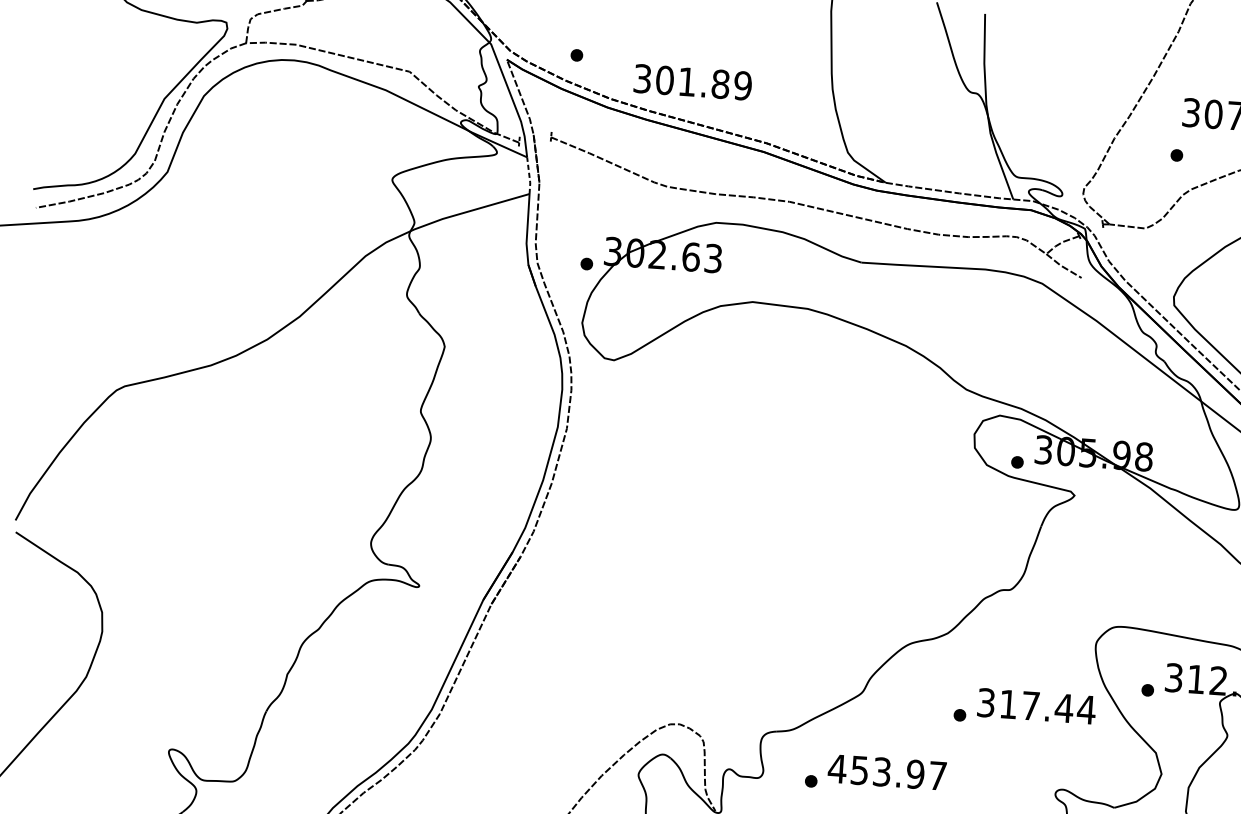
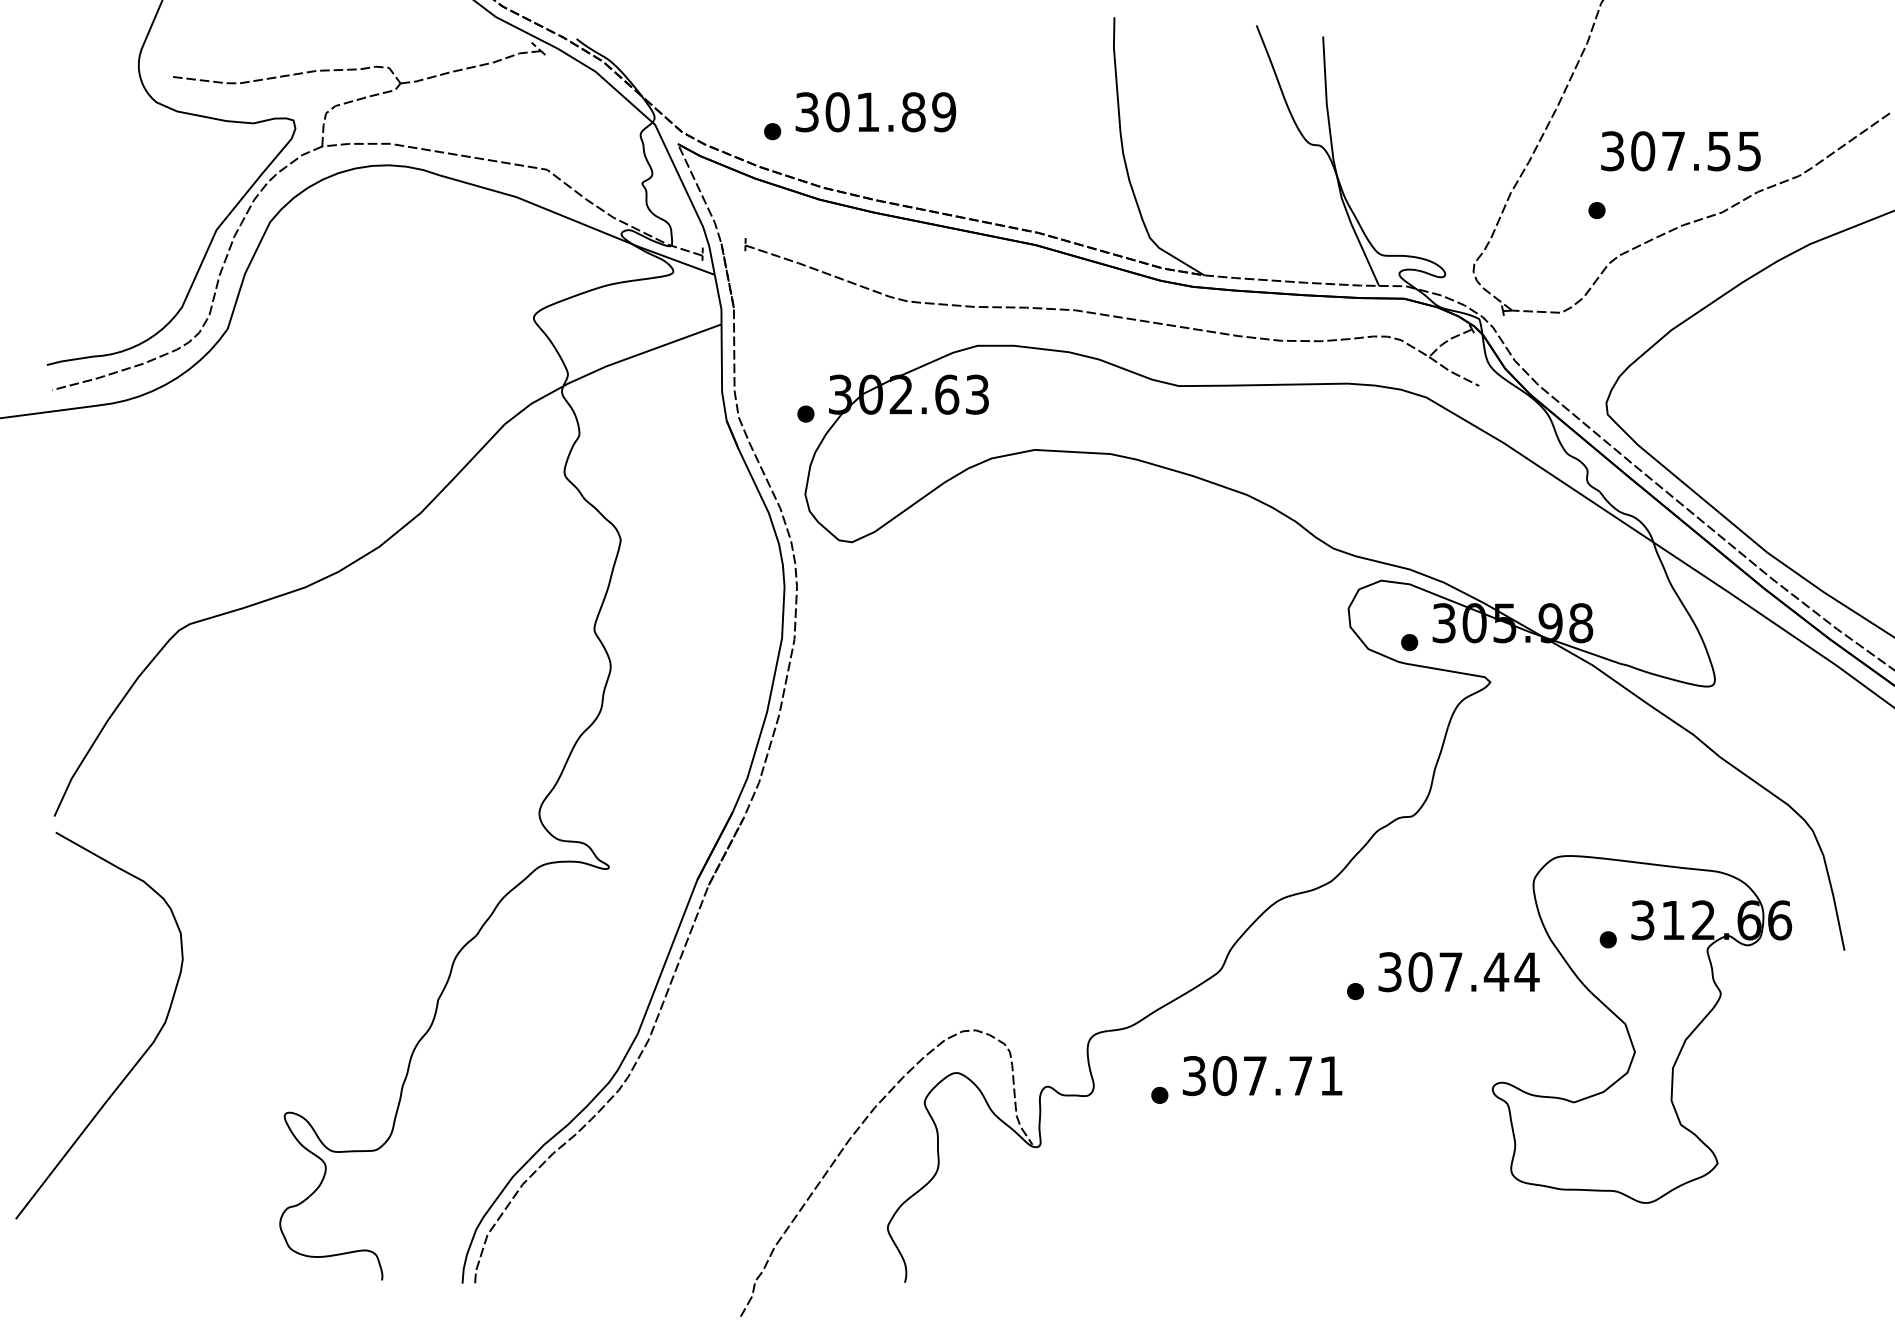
text: (692, 82) -> (875, 112), moved
line: (529, 175) -> (719, 299), dashed -> solid
text: (1008, 704) -> (1420, 972), 317.44 -> 307.44
text: (886, 772) -> (1261, 1076), 453.97 -> 307.71

